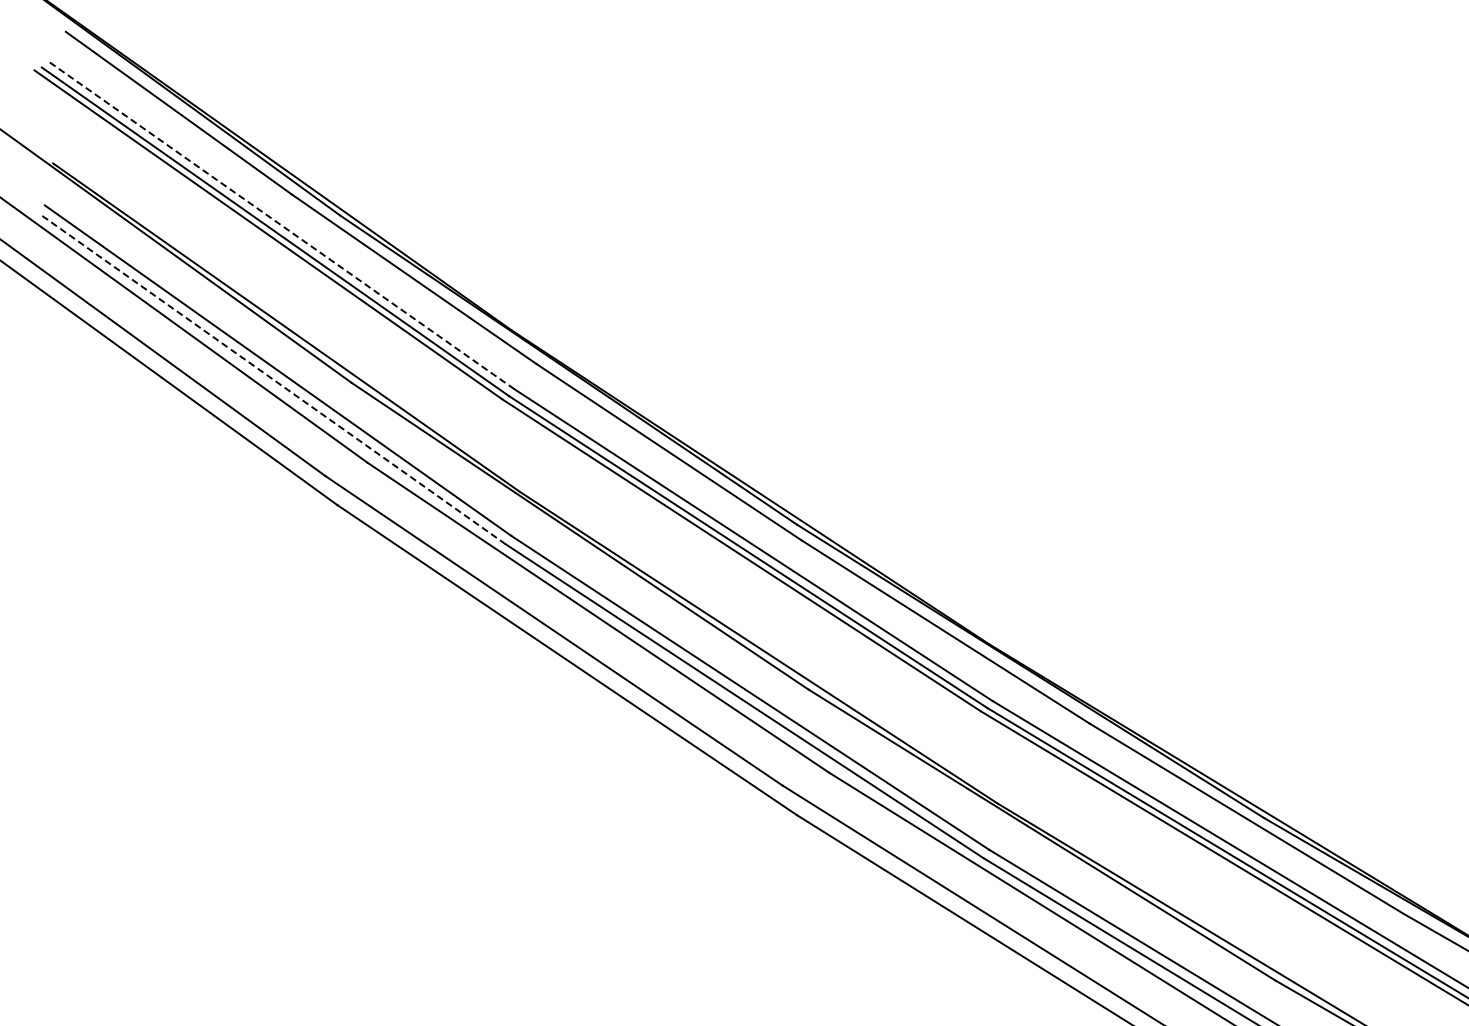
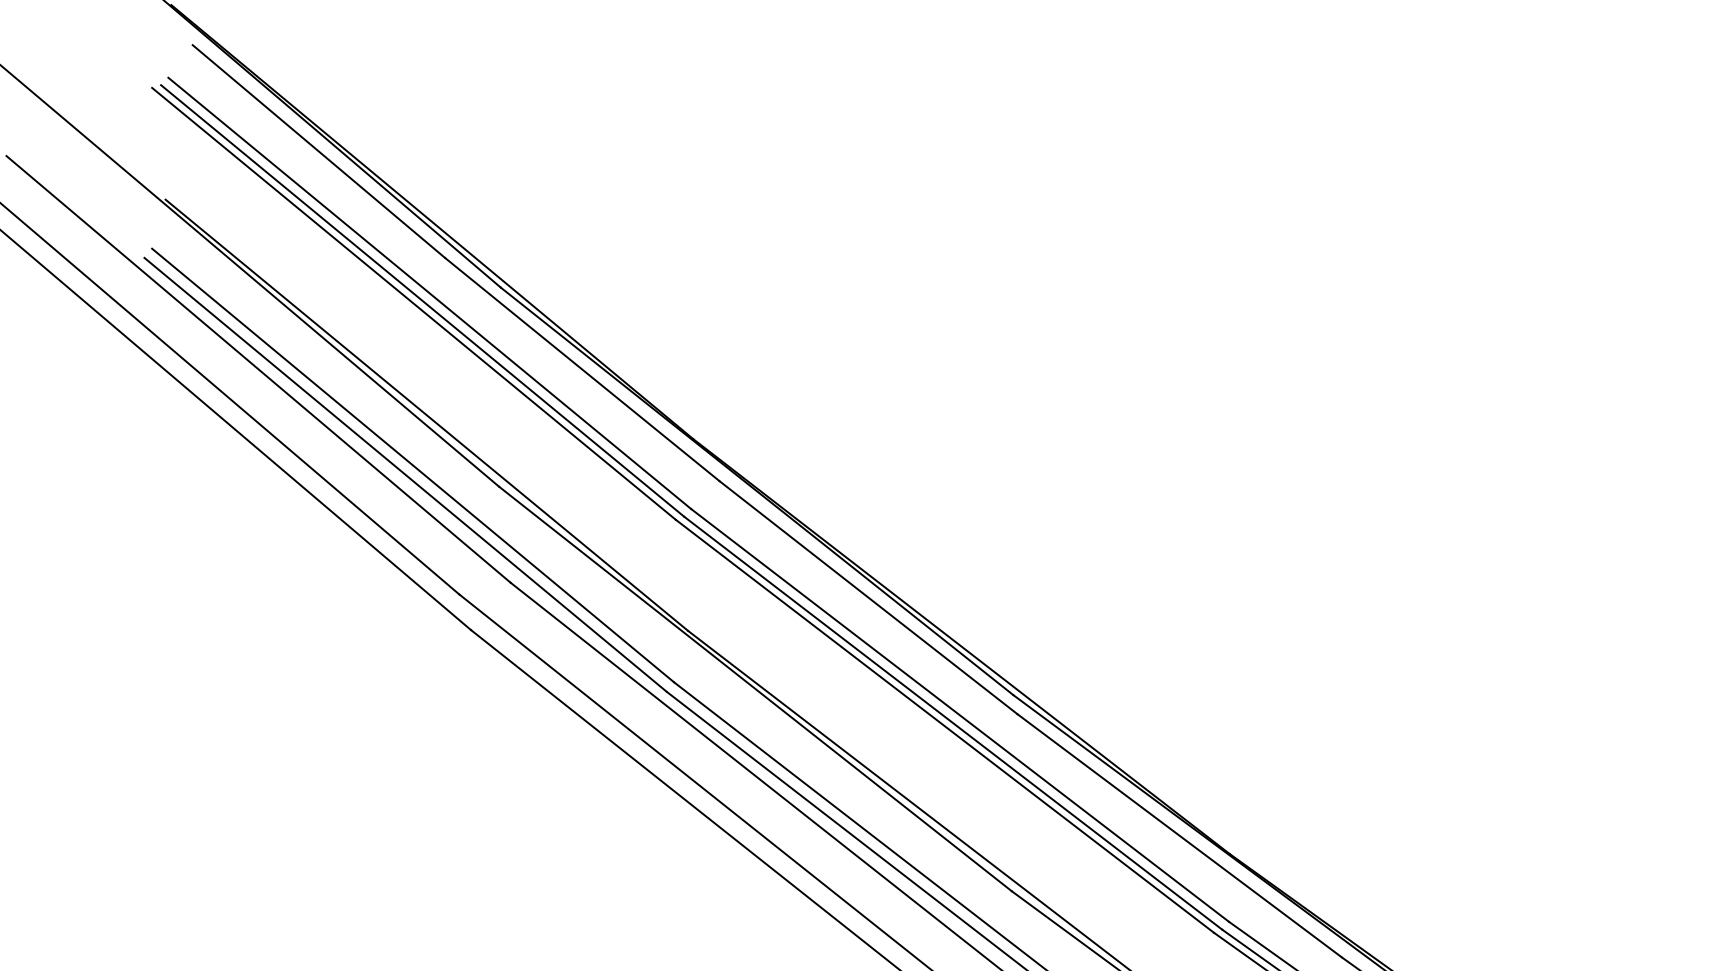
line: (280, 224) -> (429, 292), dashed -> solid
line: (272, 378) -> (405, 474), dashed -> solid

